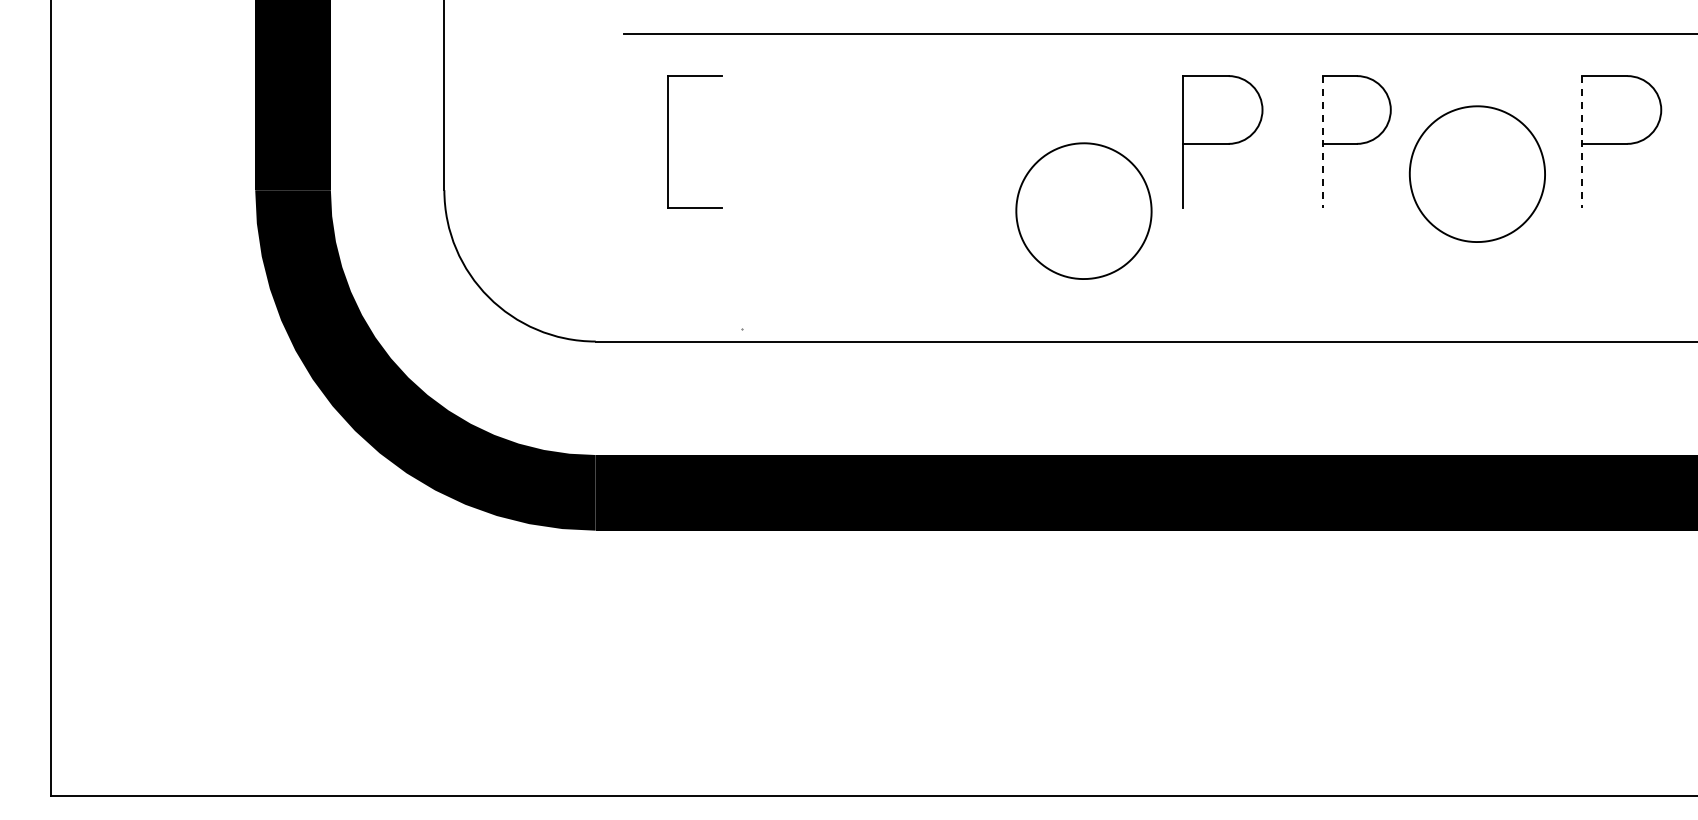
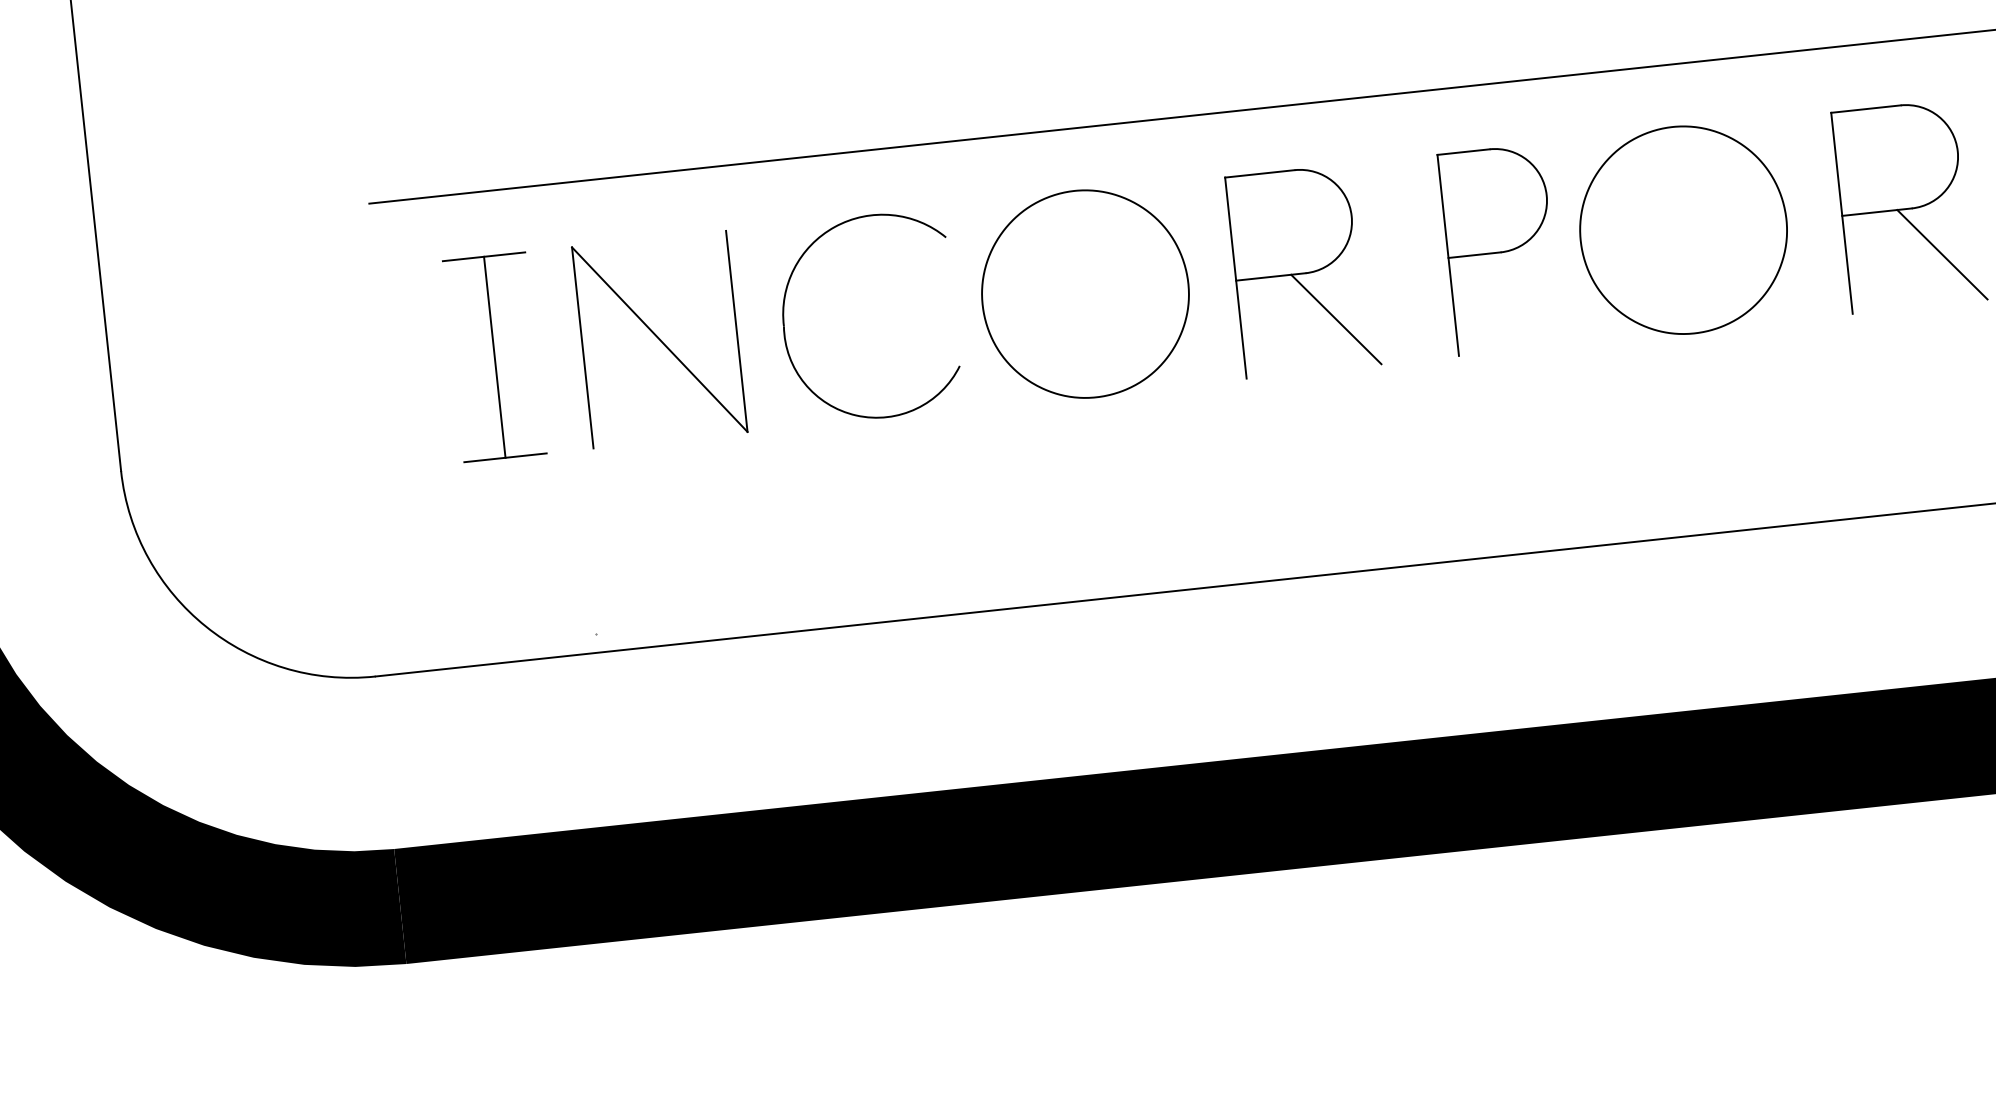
part: (887, 132) -> (785, 311), added
line: (668, 142) -> (495, 357), moved
part: (803, 142) -> (659, 340), added
line: (1322, 142) -> (1448, 255), dashed -> solid
line: (1581, 142) -> (1841, 213), dashed -> solid
part: (1476, 173) -> (1682, 229), moved
line: (1245, 175) -> (1336, 318), added
line: (1643, 175) -> (1941, 253), added
part: (1083, 210) -> (1084, 293), moved

